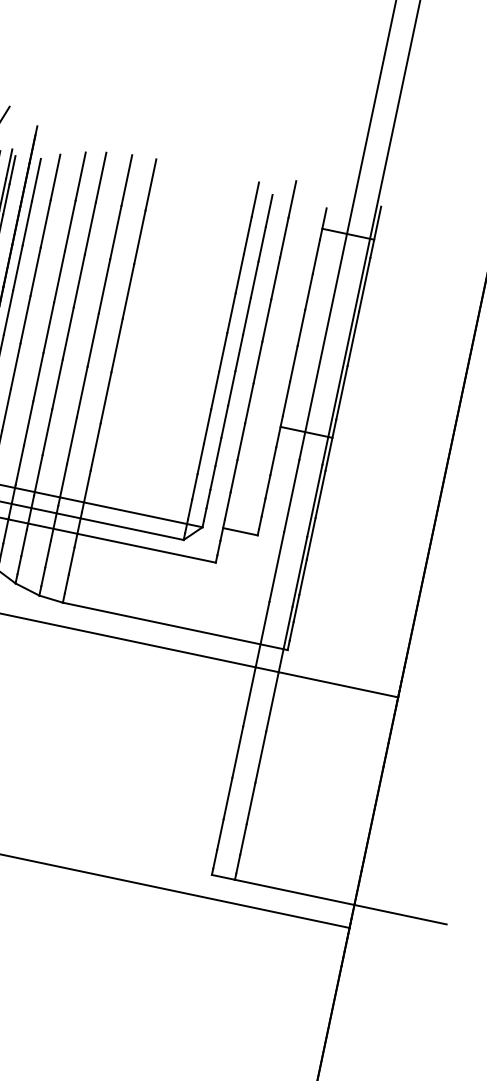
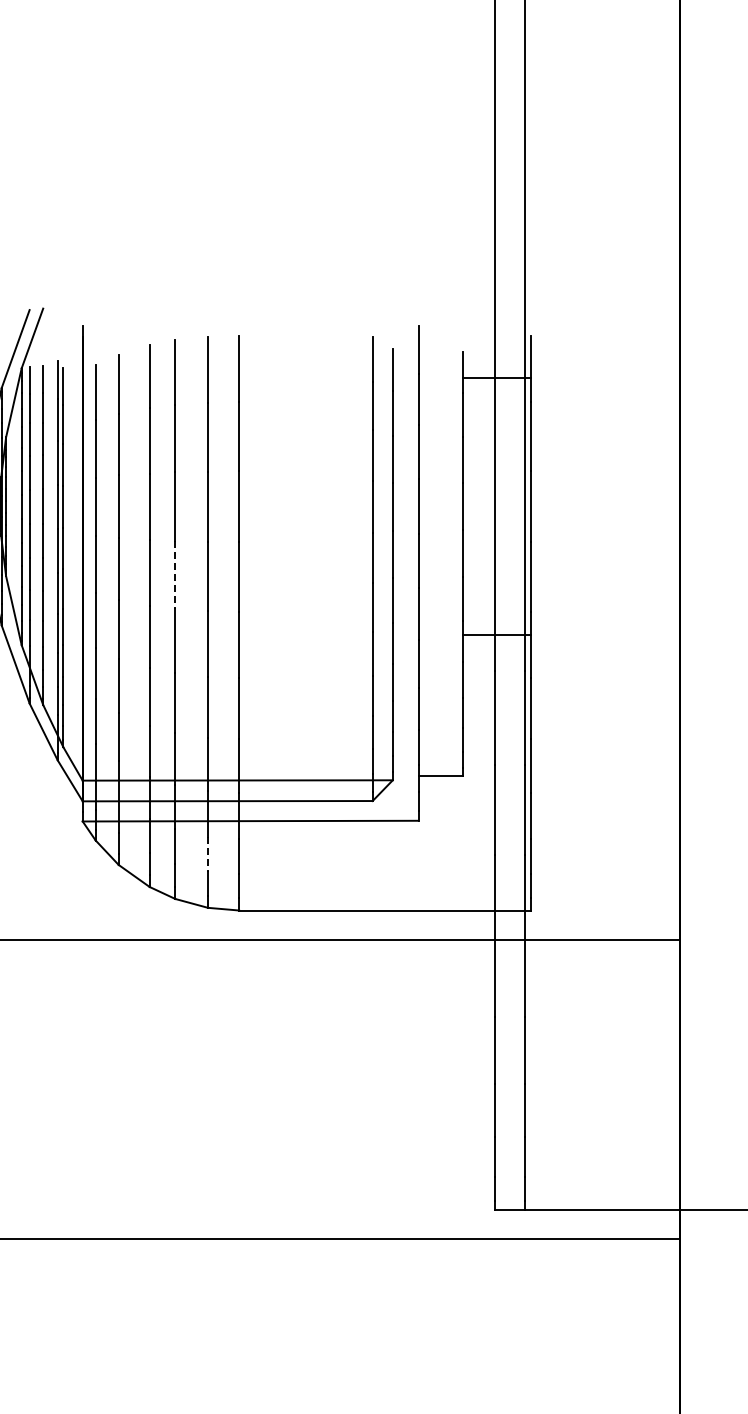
line: (68, 333) -> (175, 574), solid -> dashed
line: (48, 554) -> (208, 854), solid -> dashed

